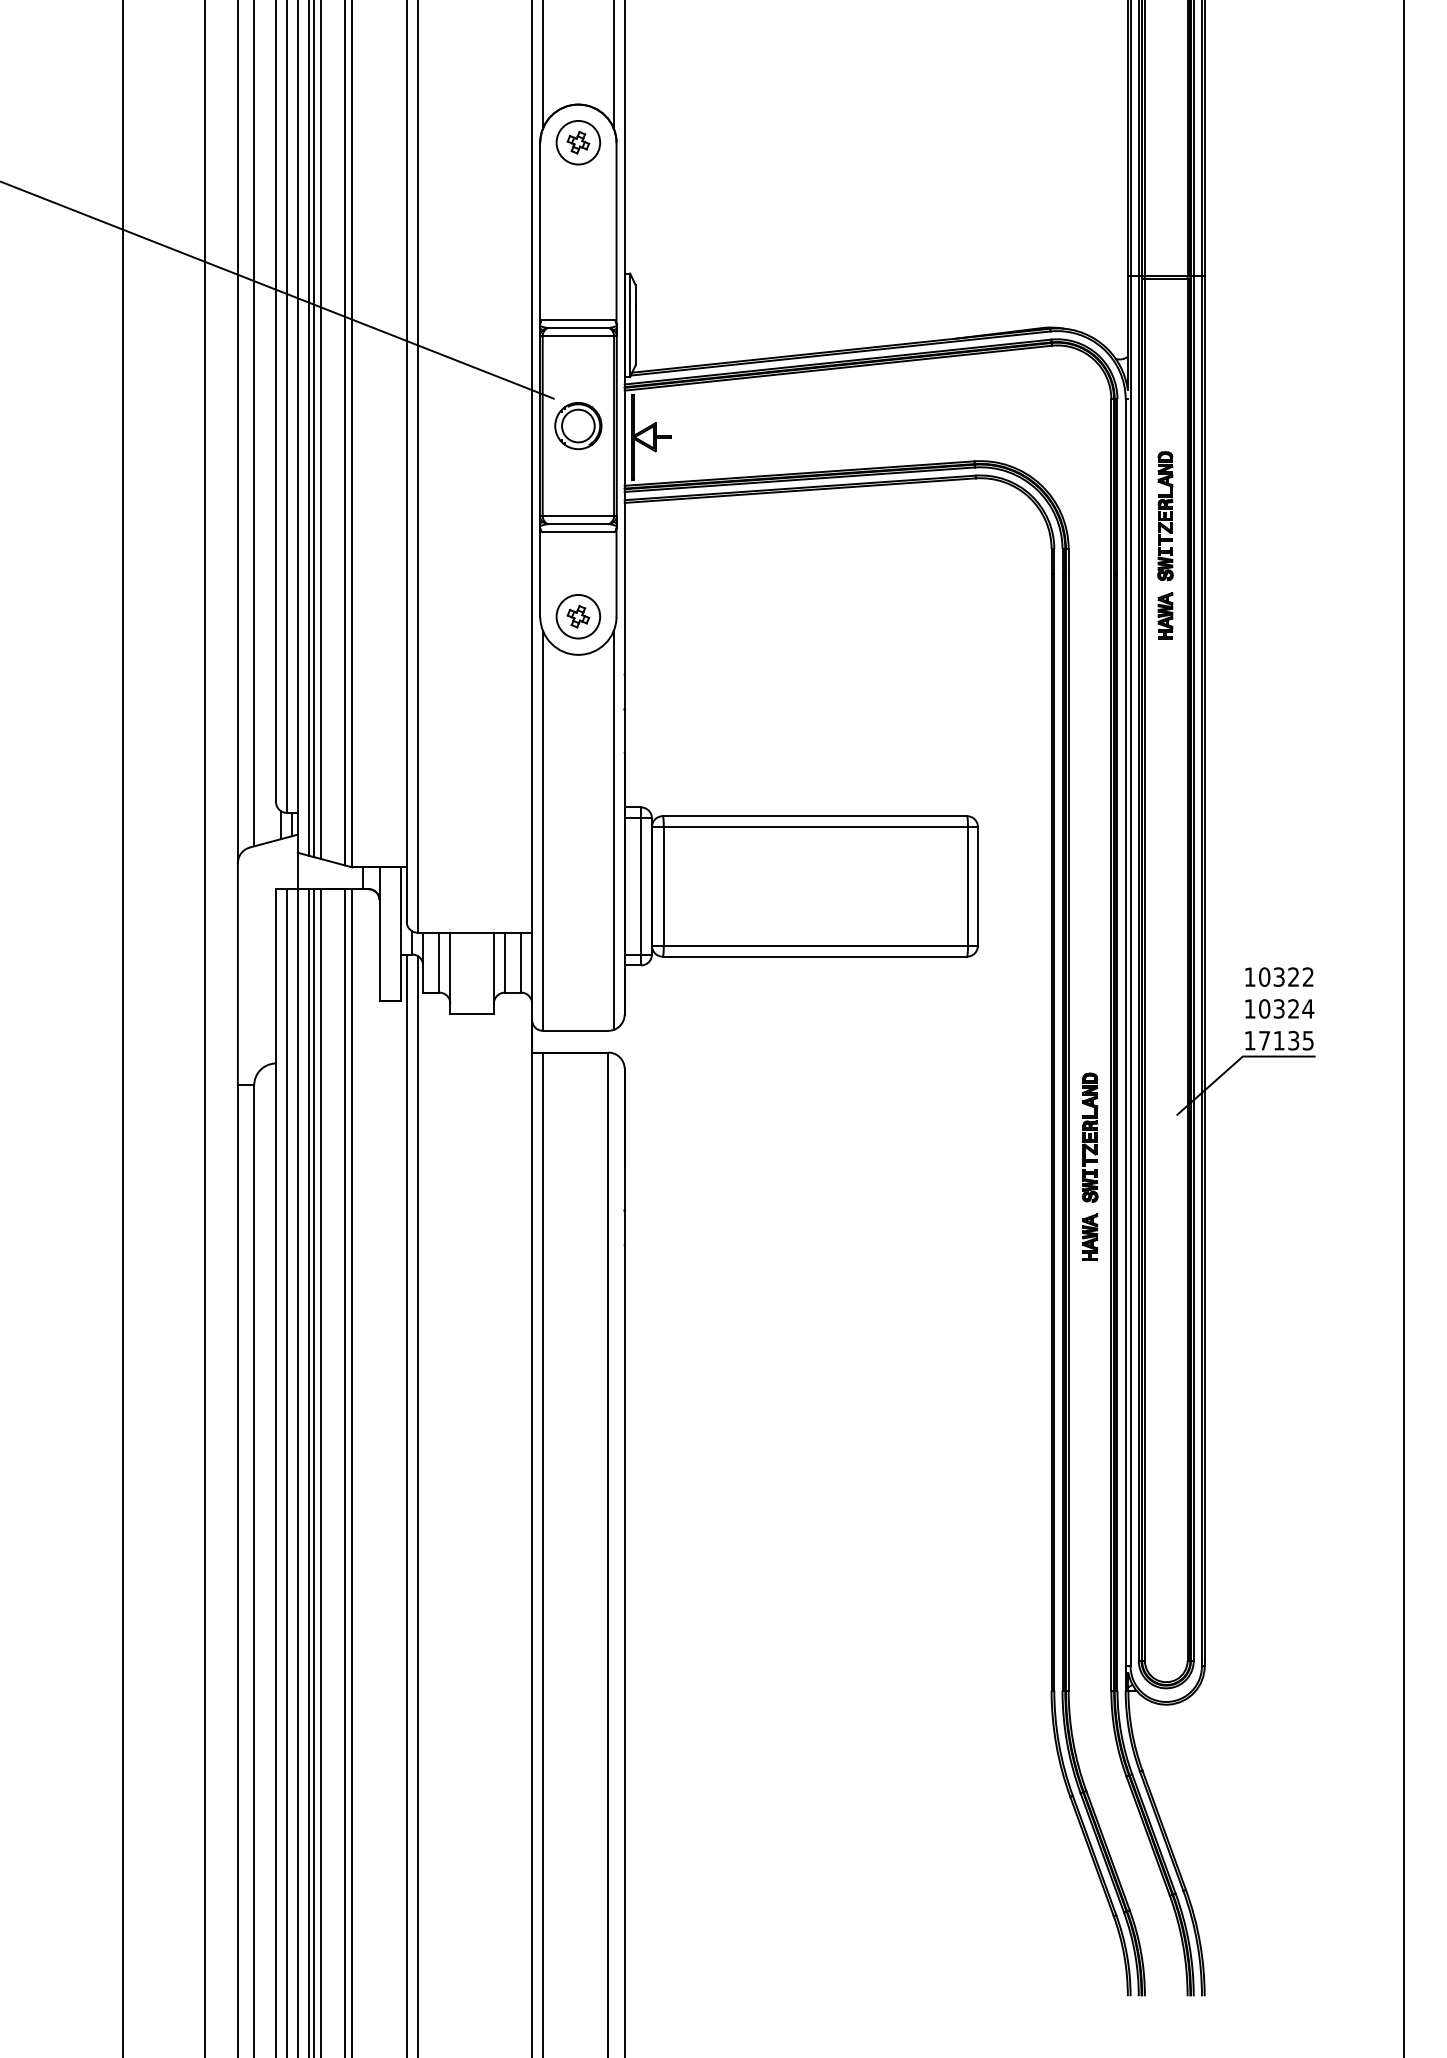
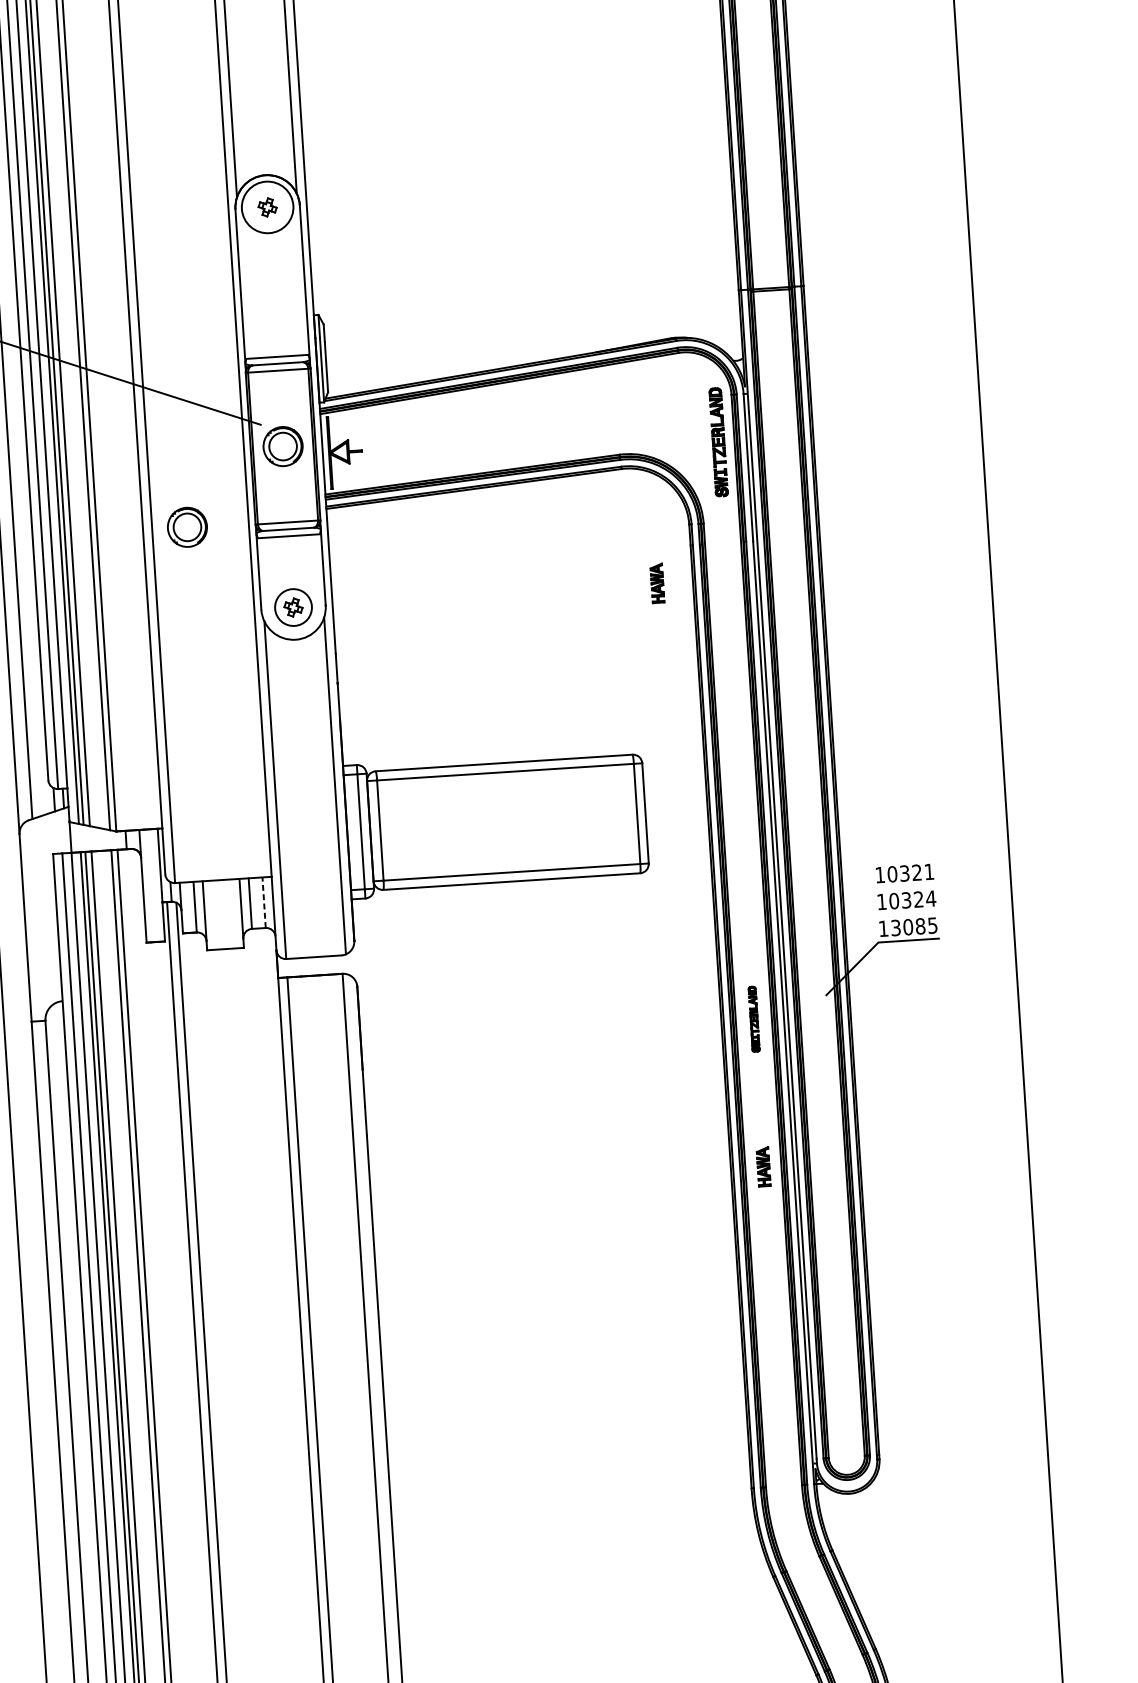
circle: (578, 142) -> (267, 207), size x1.4
part: (459, 514) -> (187, 527), added
part: (1165, 516) -> (718, 442), moved
part: (1165, 615) -> (657, 582), moved
line: (521, 962) -> (264, 902), solid -> dashed
text: (1307, 976) -> (928, 871), 10322 -> 10321
text: (1279, 1040) -> (908, 926), 17135 -> 13085
part: (1090, 1137) -> (754, 1019), size x0.6
part: (1090, 1236) -> (763, 1166), moved

